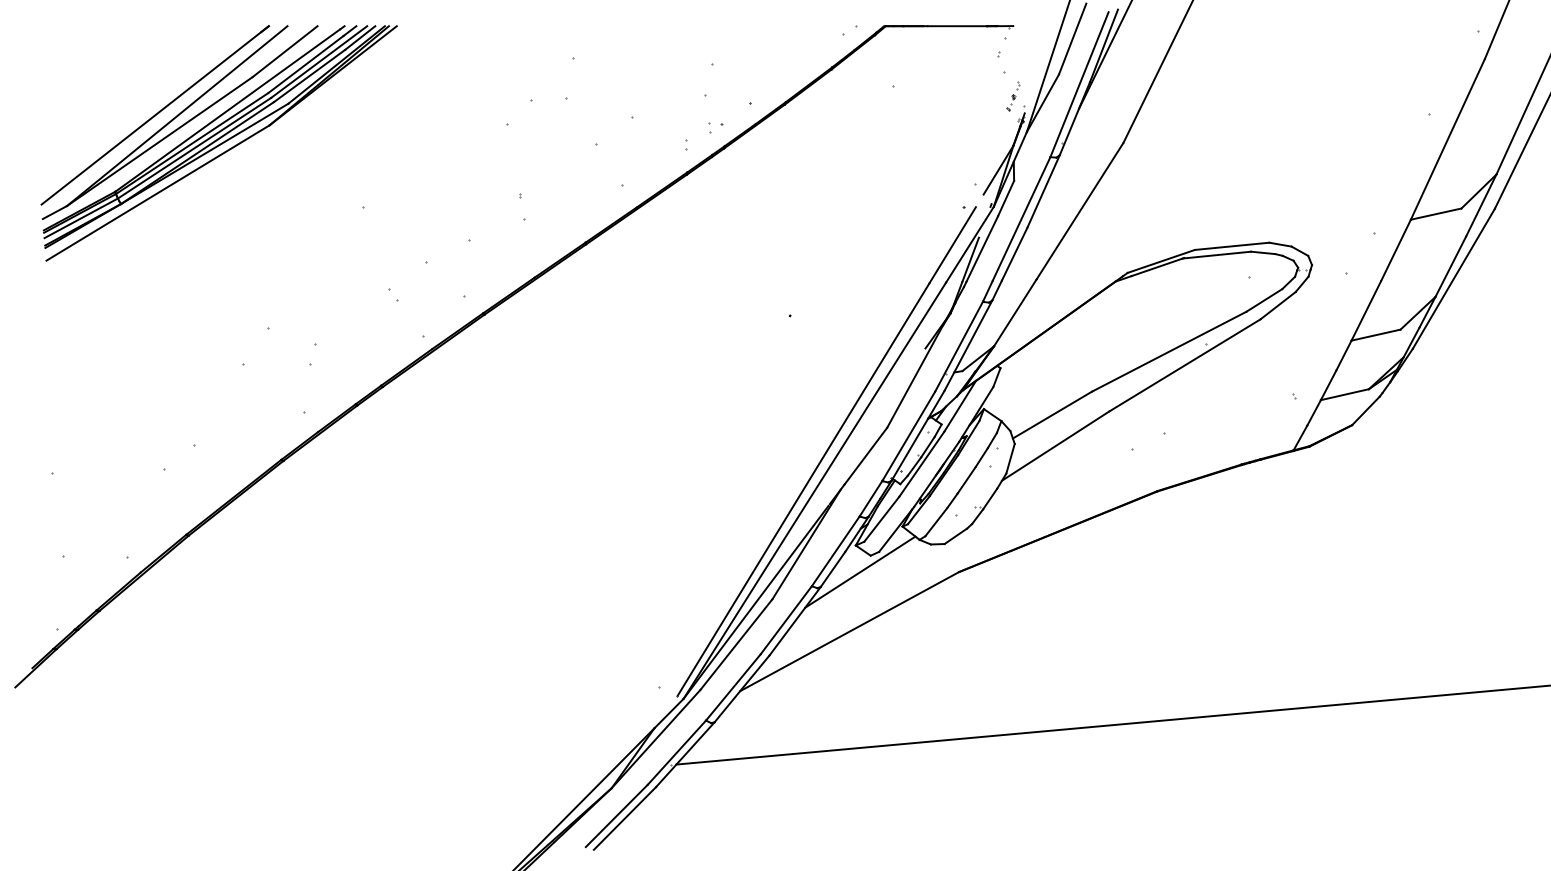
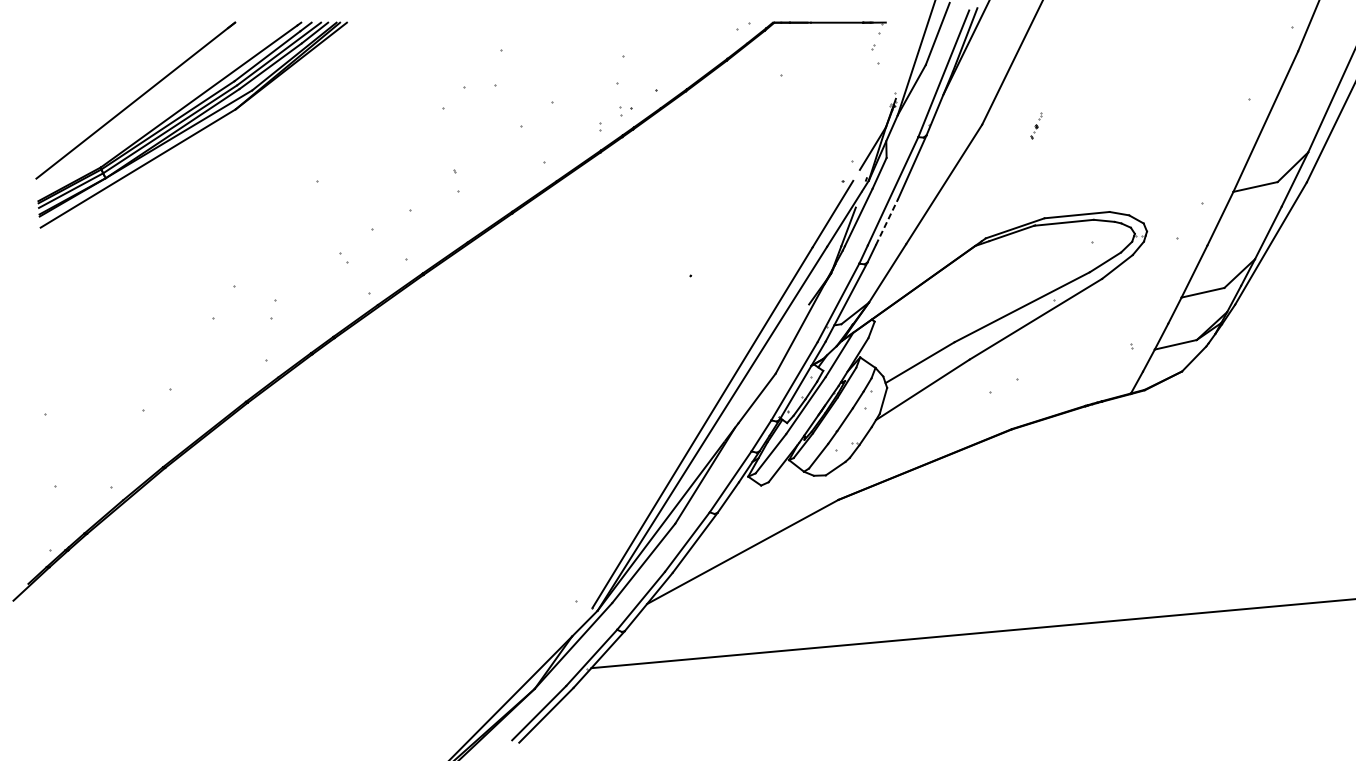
part: (1013, 96) -> (1036, 126), moved
part: (179, 122) -> (156, 106), removed
line: (1014, 253) -> (886, 221), solid -> dashed
line: (860, 571) -> (752, 499), removed

